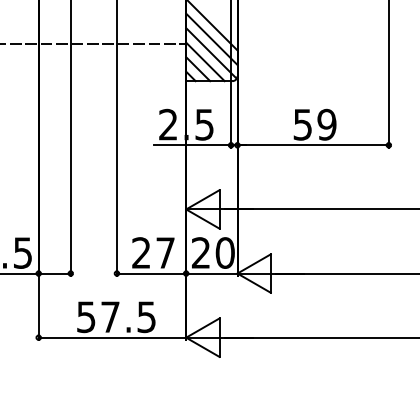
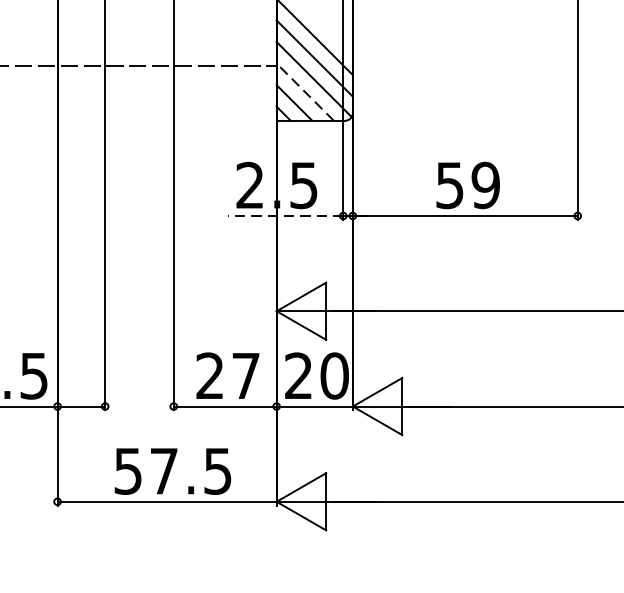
line: (205, 61) -> (305, 91), solid -> dashed
line: (192, 145) -> (286, 216), solid -> dashed

